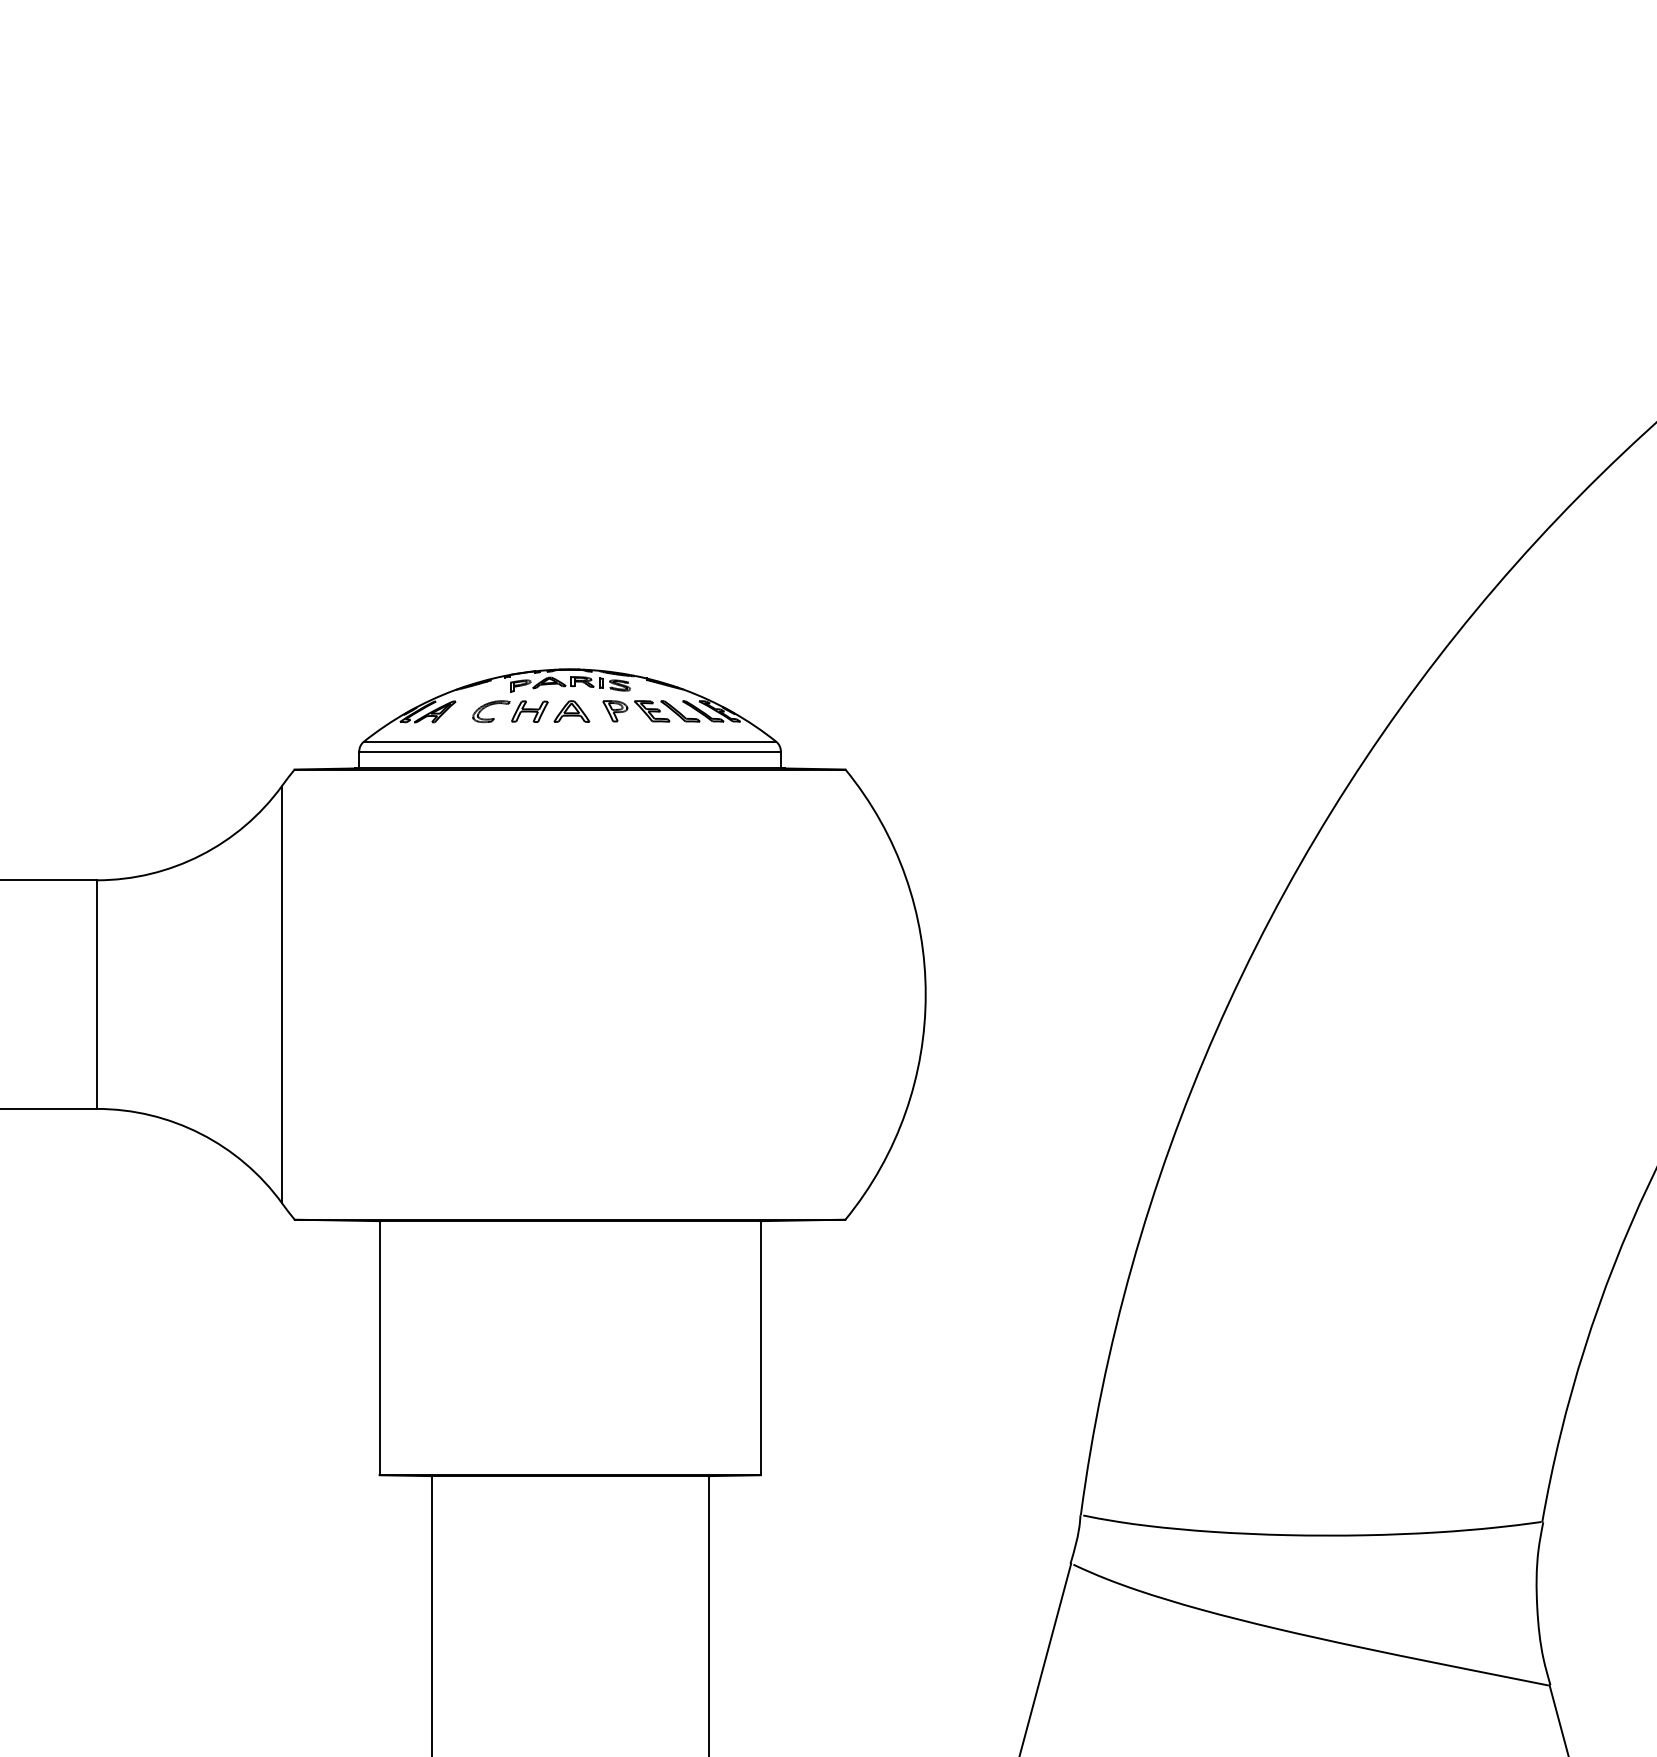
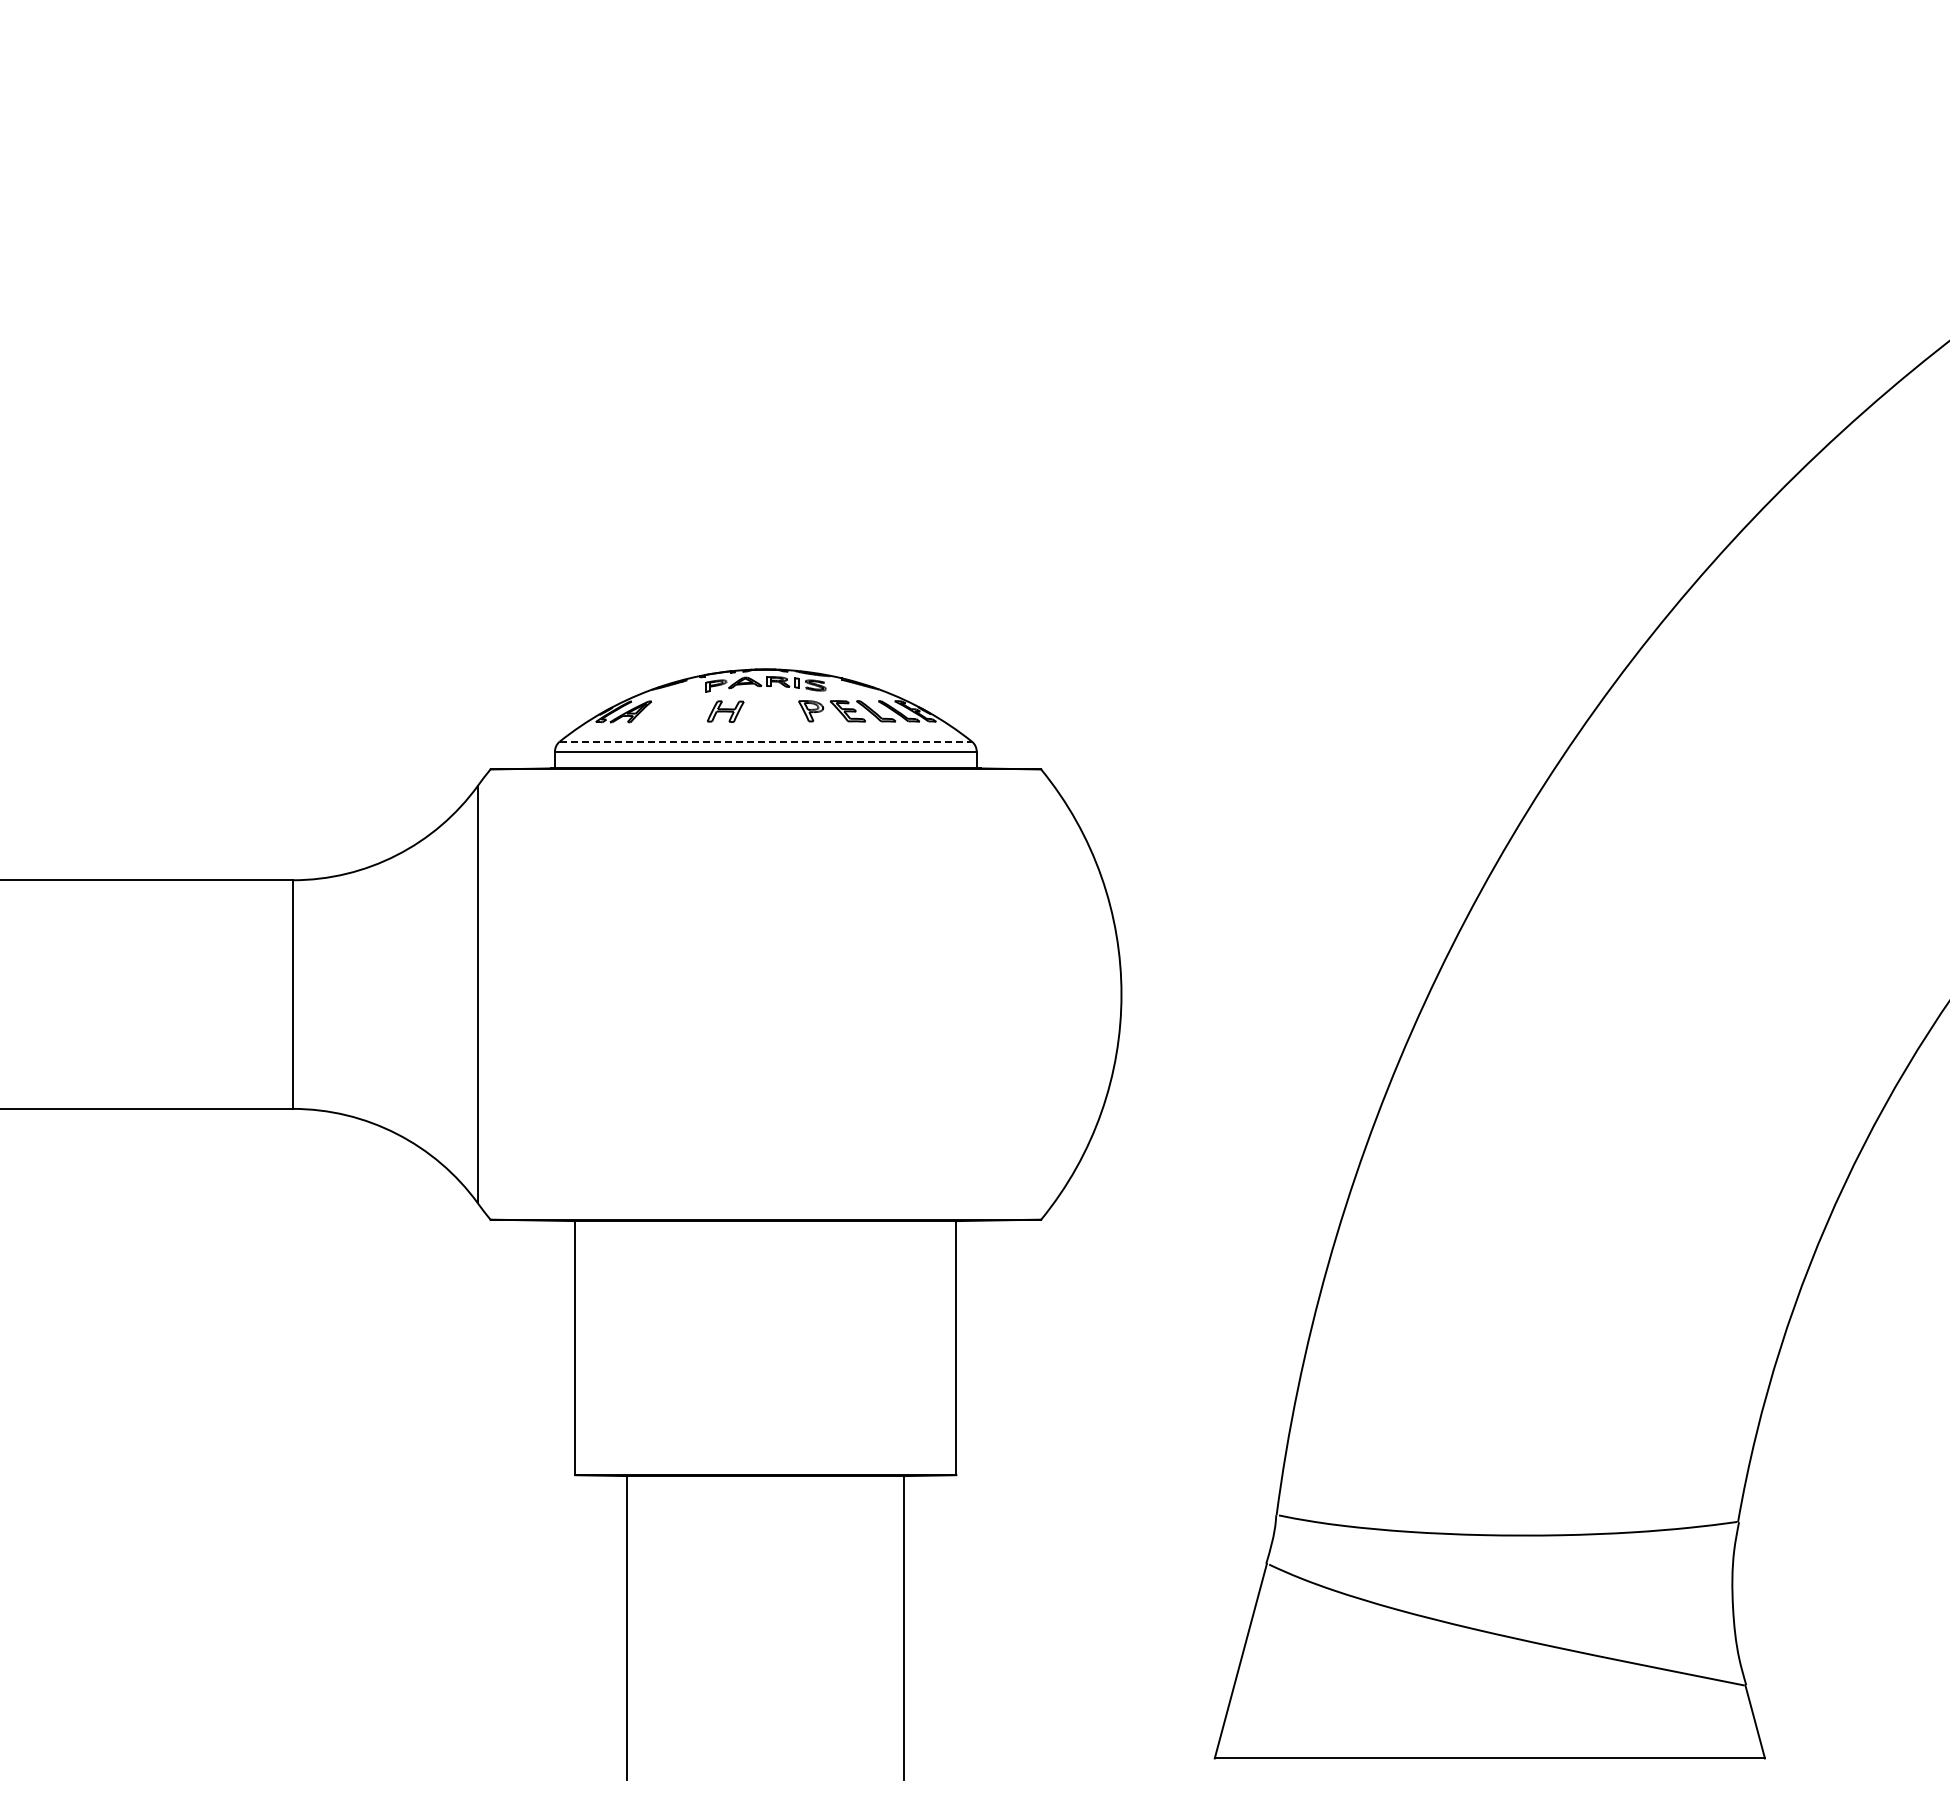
part: (491, 711) -> (687, 711), removed
part: (571, 711) -> (767, 711), removed
line: (570, 741) -> (766, 741), solid -> dashed

